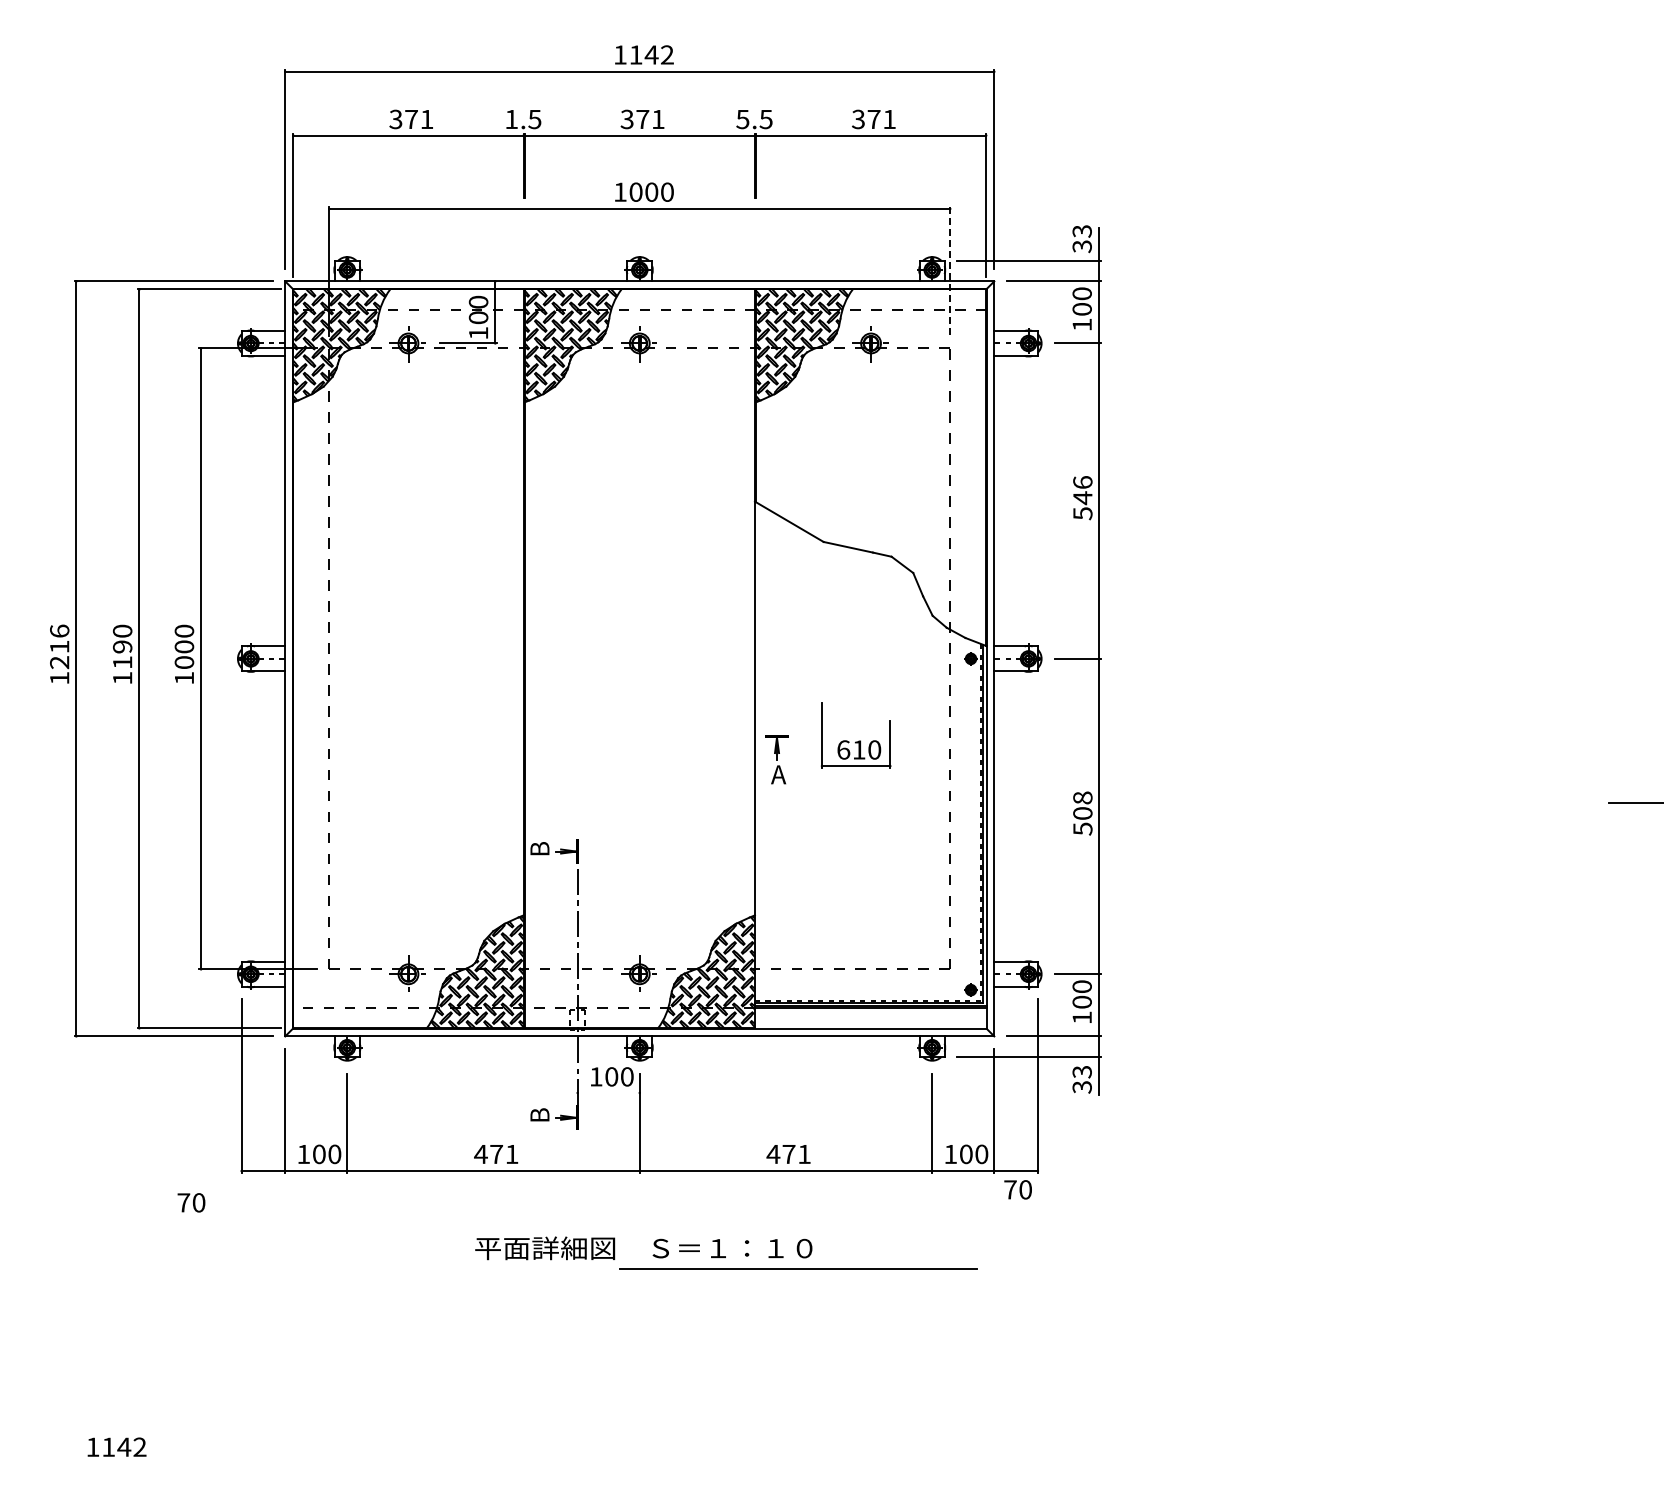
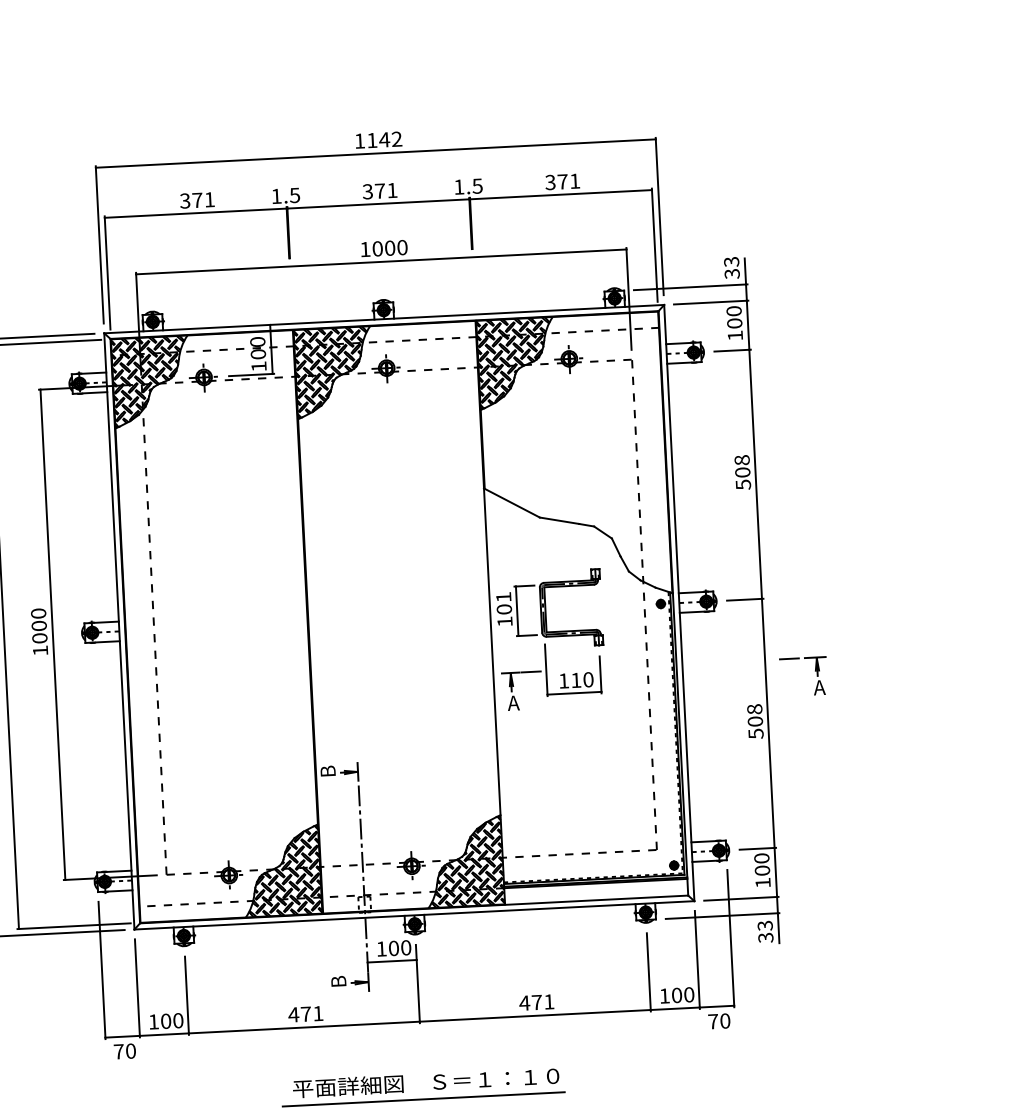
text: (742, 119) -> (458, 187), 5.5 -> 1.5
line: (950, 272) -> (629, 299), dashed -> solid
text: (1082, 490) -> (742, 466), 546 -> 508
part: (829, 659) -> (549, 610), added
line: (802, 736) -> (530, 672), added
text: (843, 749) -> (563, 680), 610 -> 110
part: (1161, 753) -> (815, 671), added
line: (608, 1092) -> (391, 960), added
text: (191, 1202) -> (125, 1051), moved
line: (798, 1268) -> (423, 1098), moved

